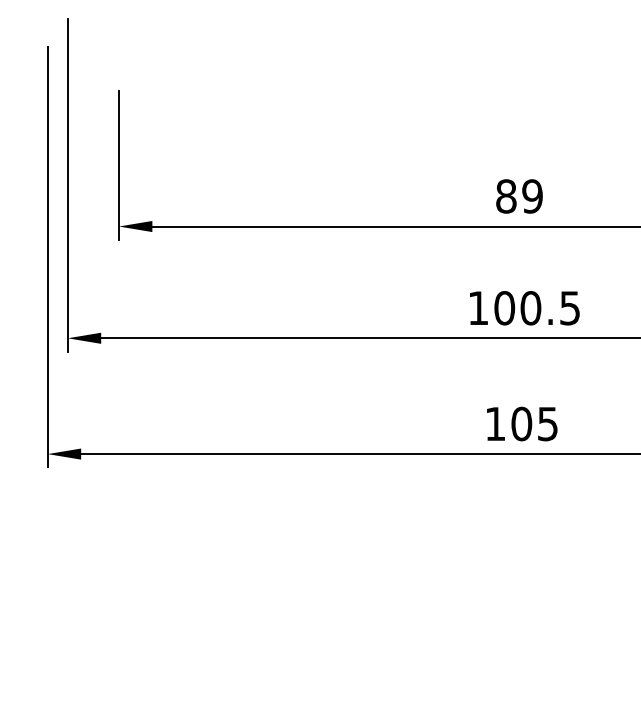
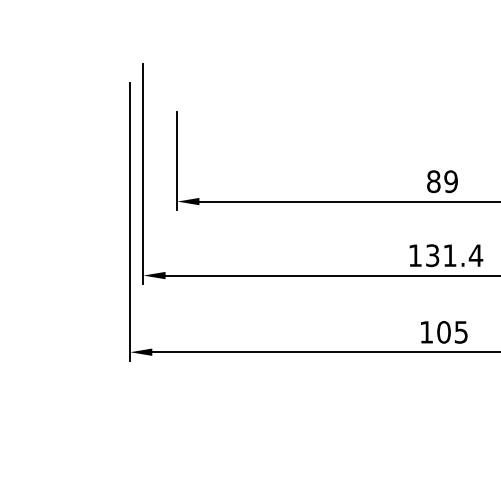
text: (537, 307) -> (454, 255), 100.5 -> 131.4

